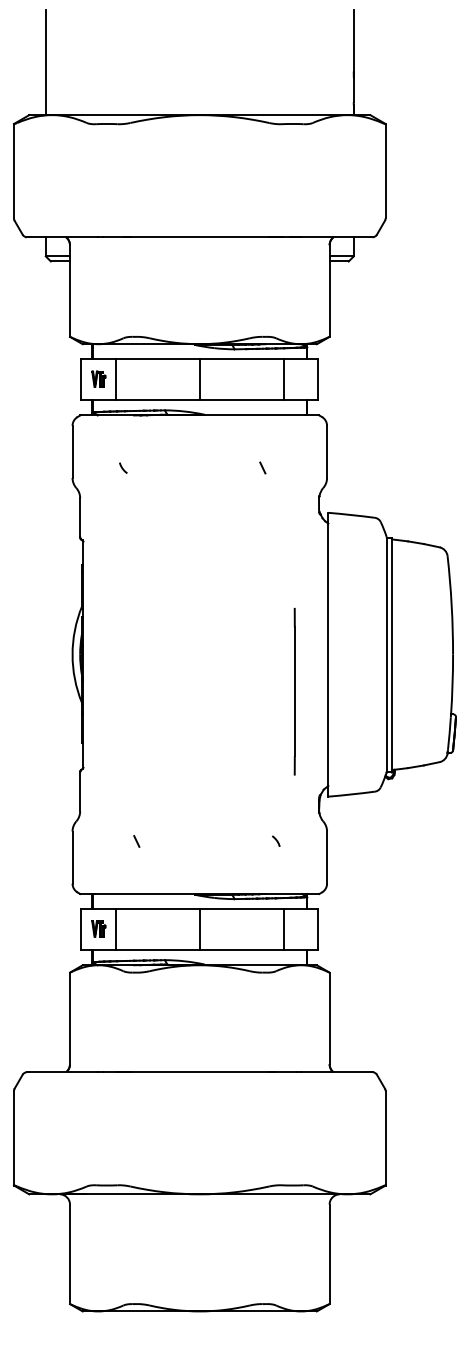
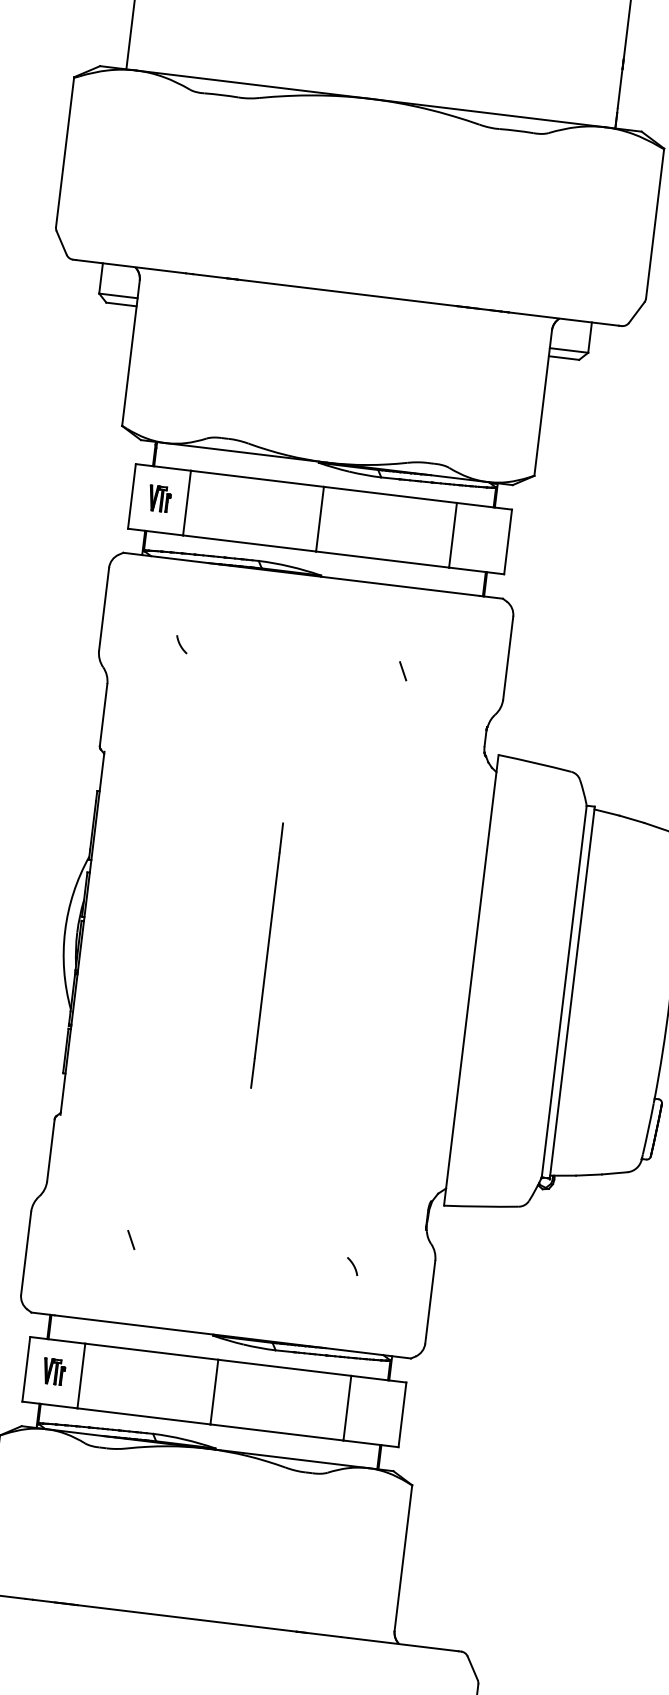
line: (294, 691) -> (266, 955), moved

